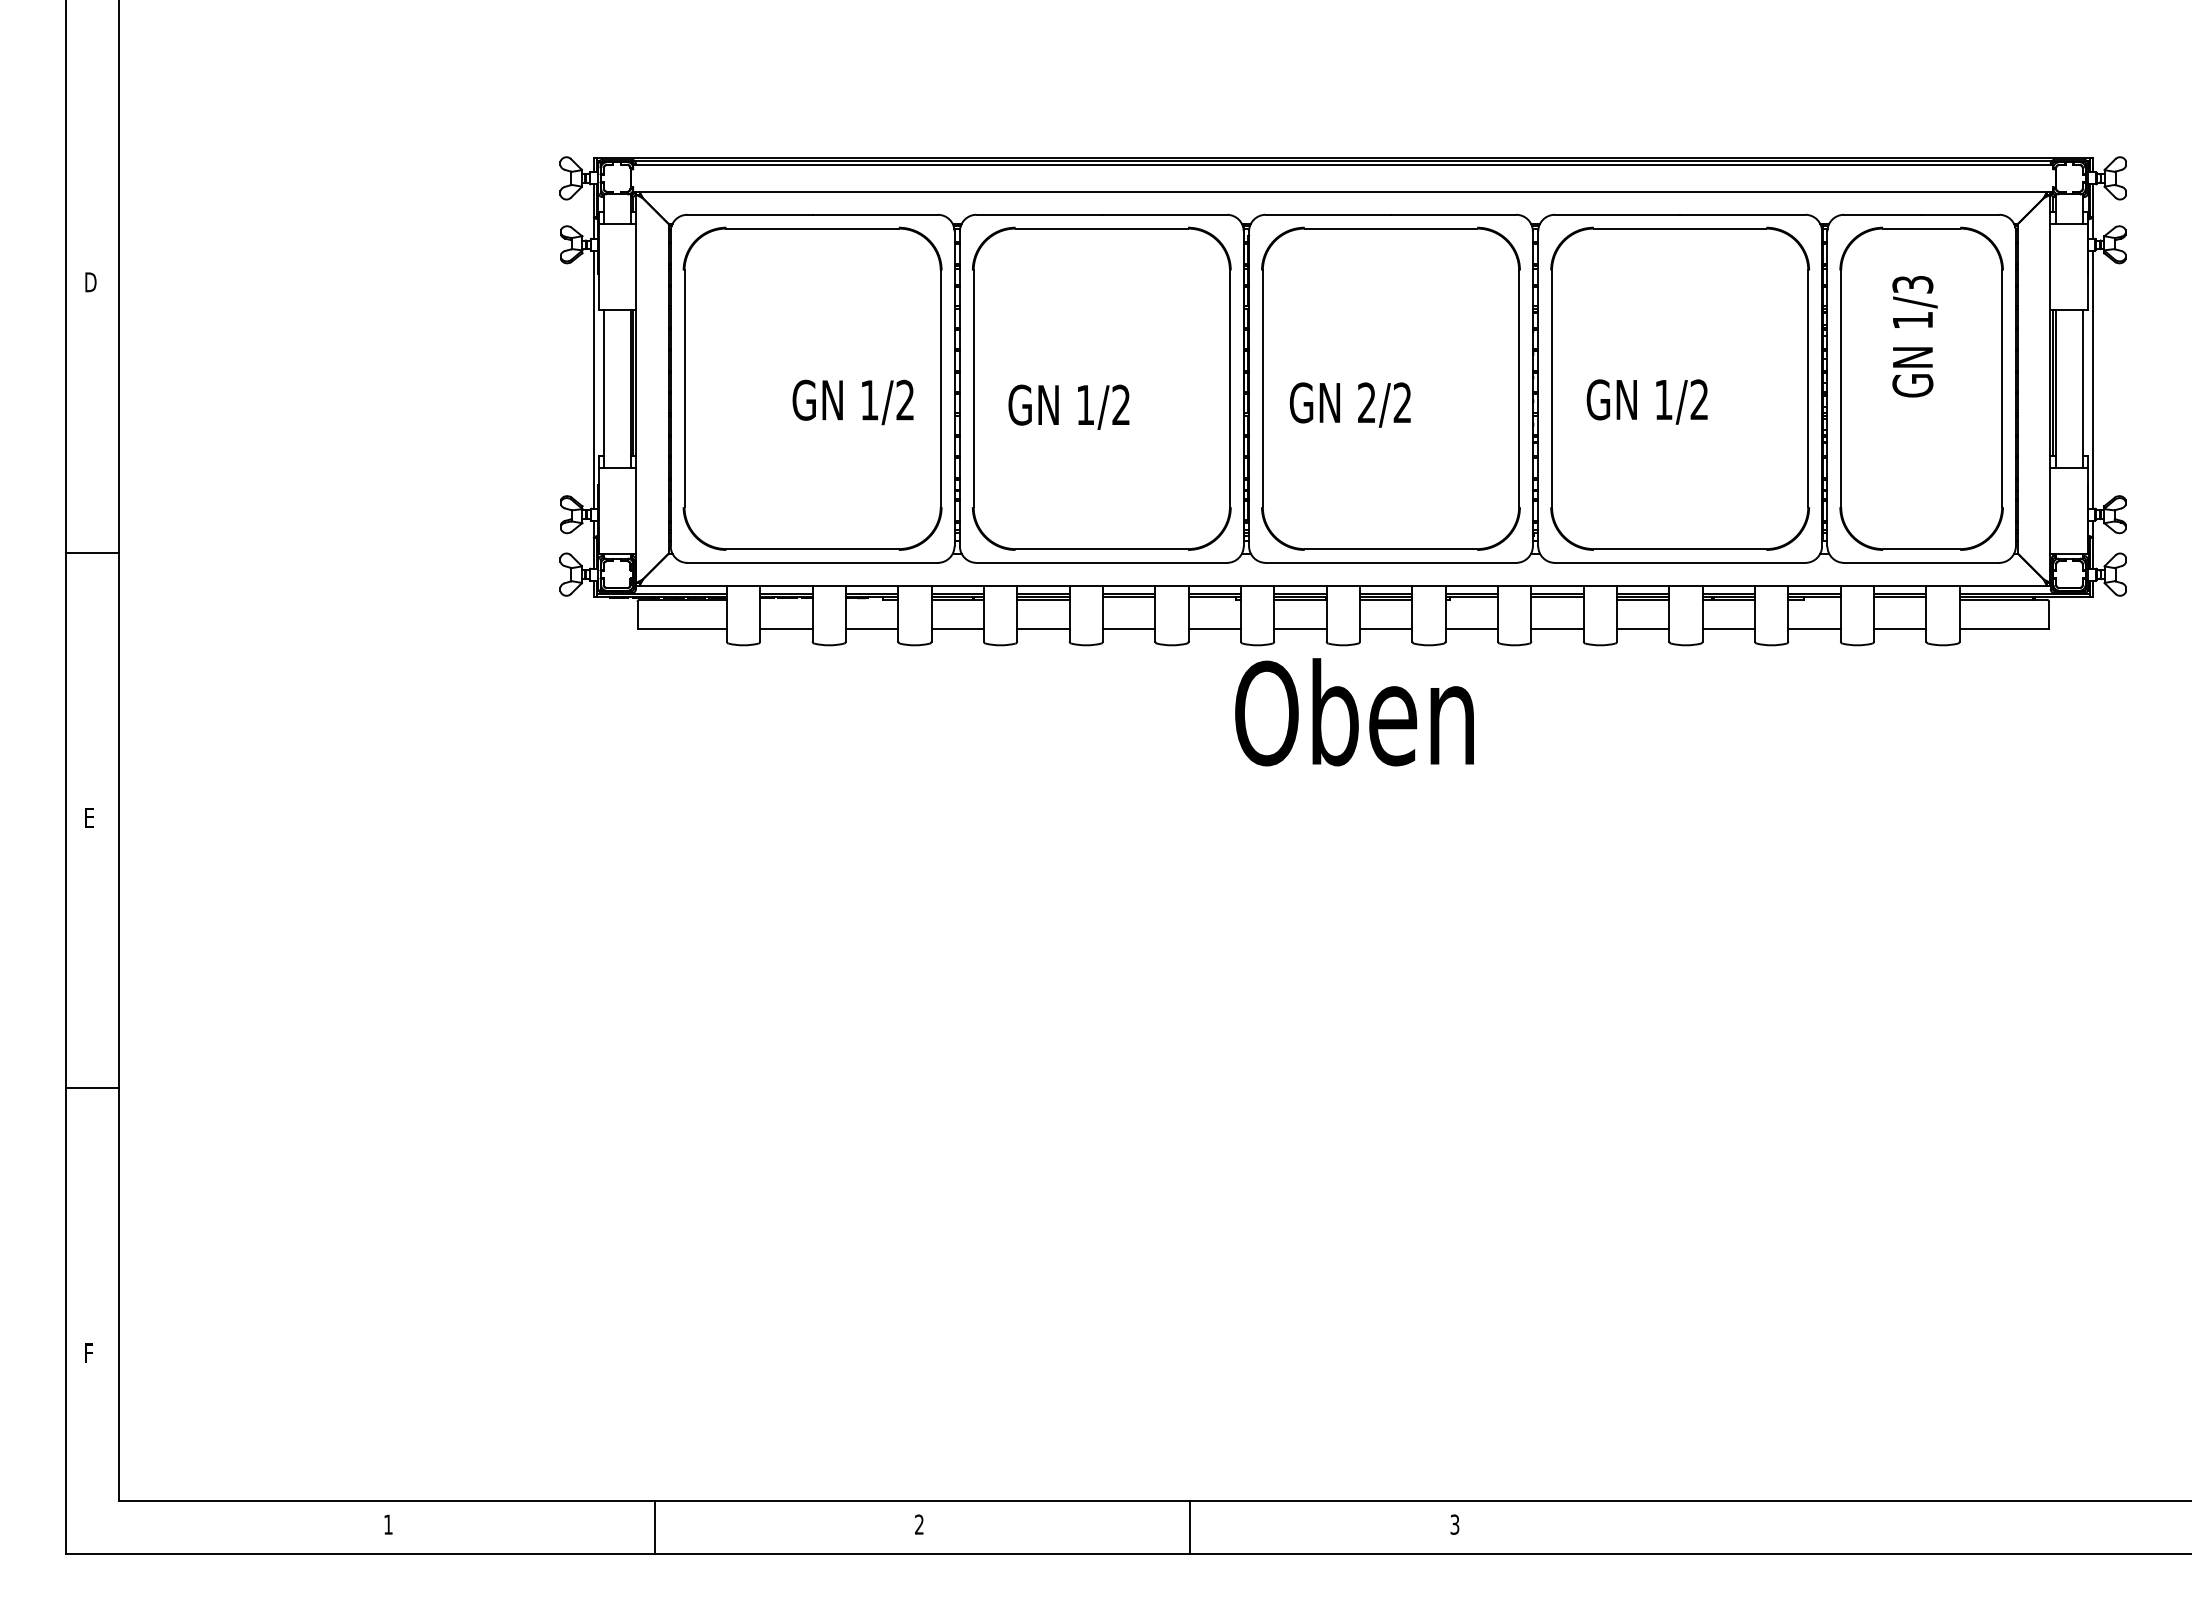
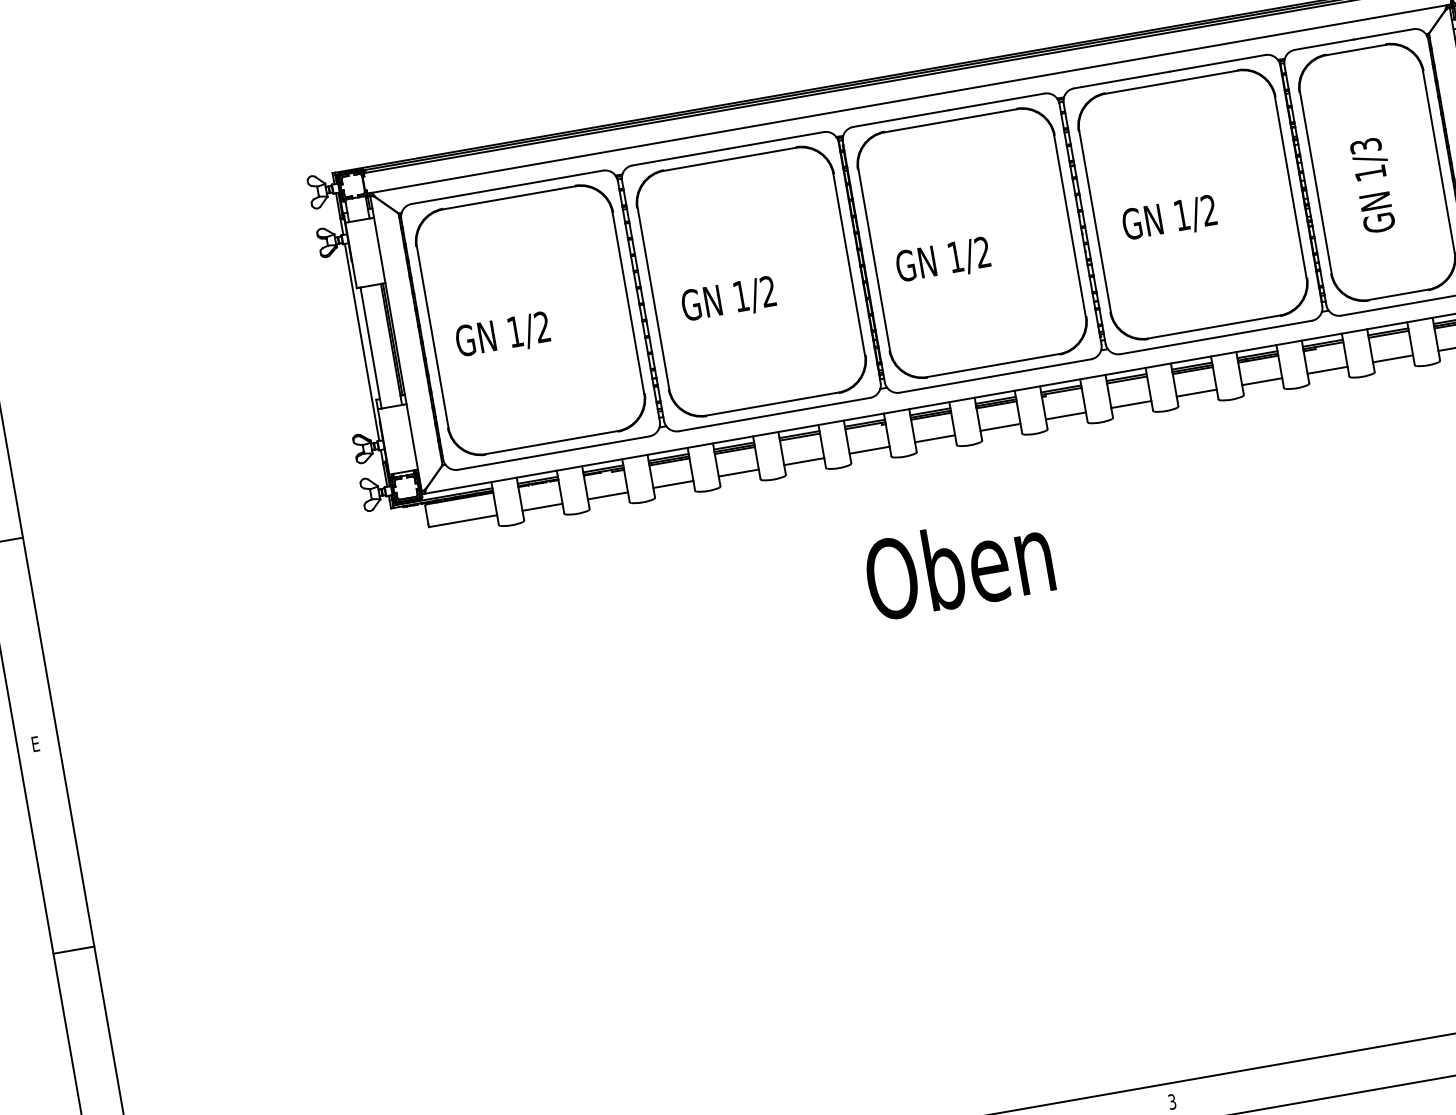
text: (1914, 336) -> (1373, 185), moved
text: (852, 402) -> (502, 335), moved
text: (1366, 402) -> (955, 256), 2/2 -> 1/2
text: (1354, 712) -> (958, 566), moved

